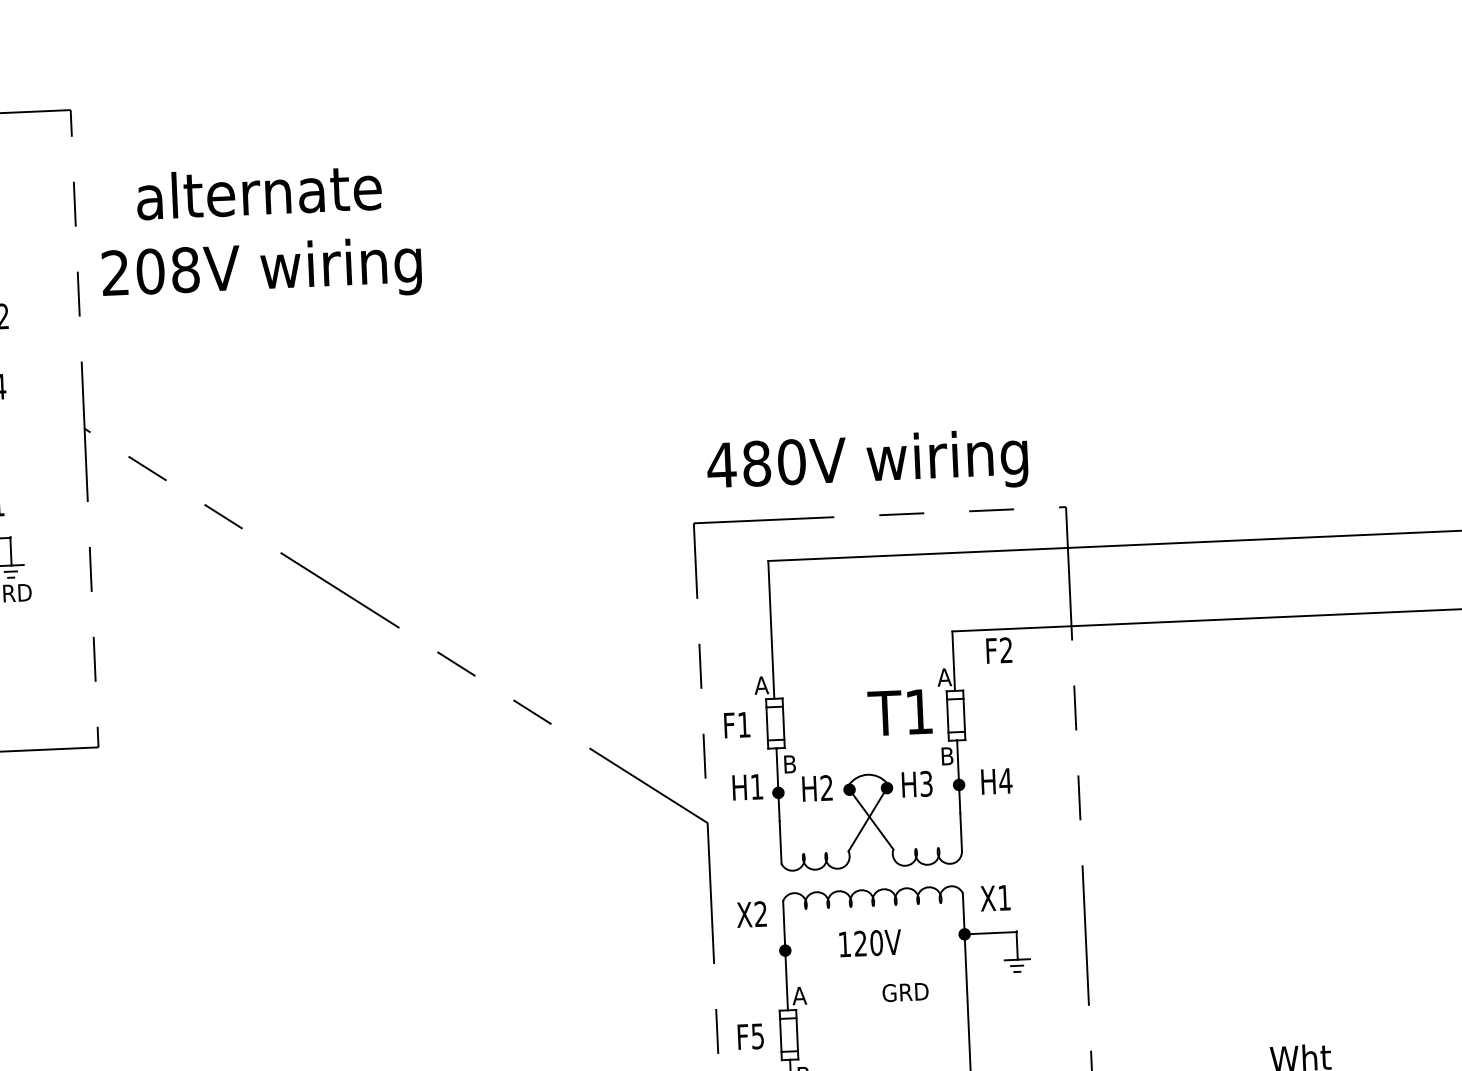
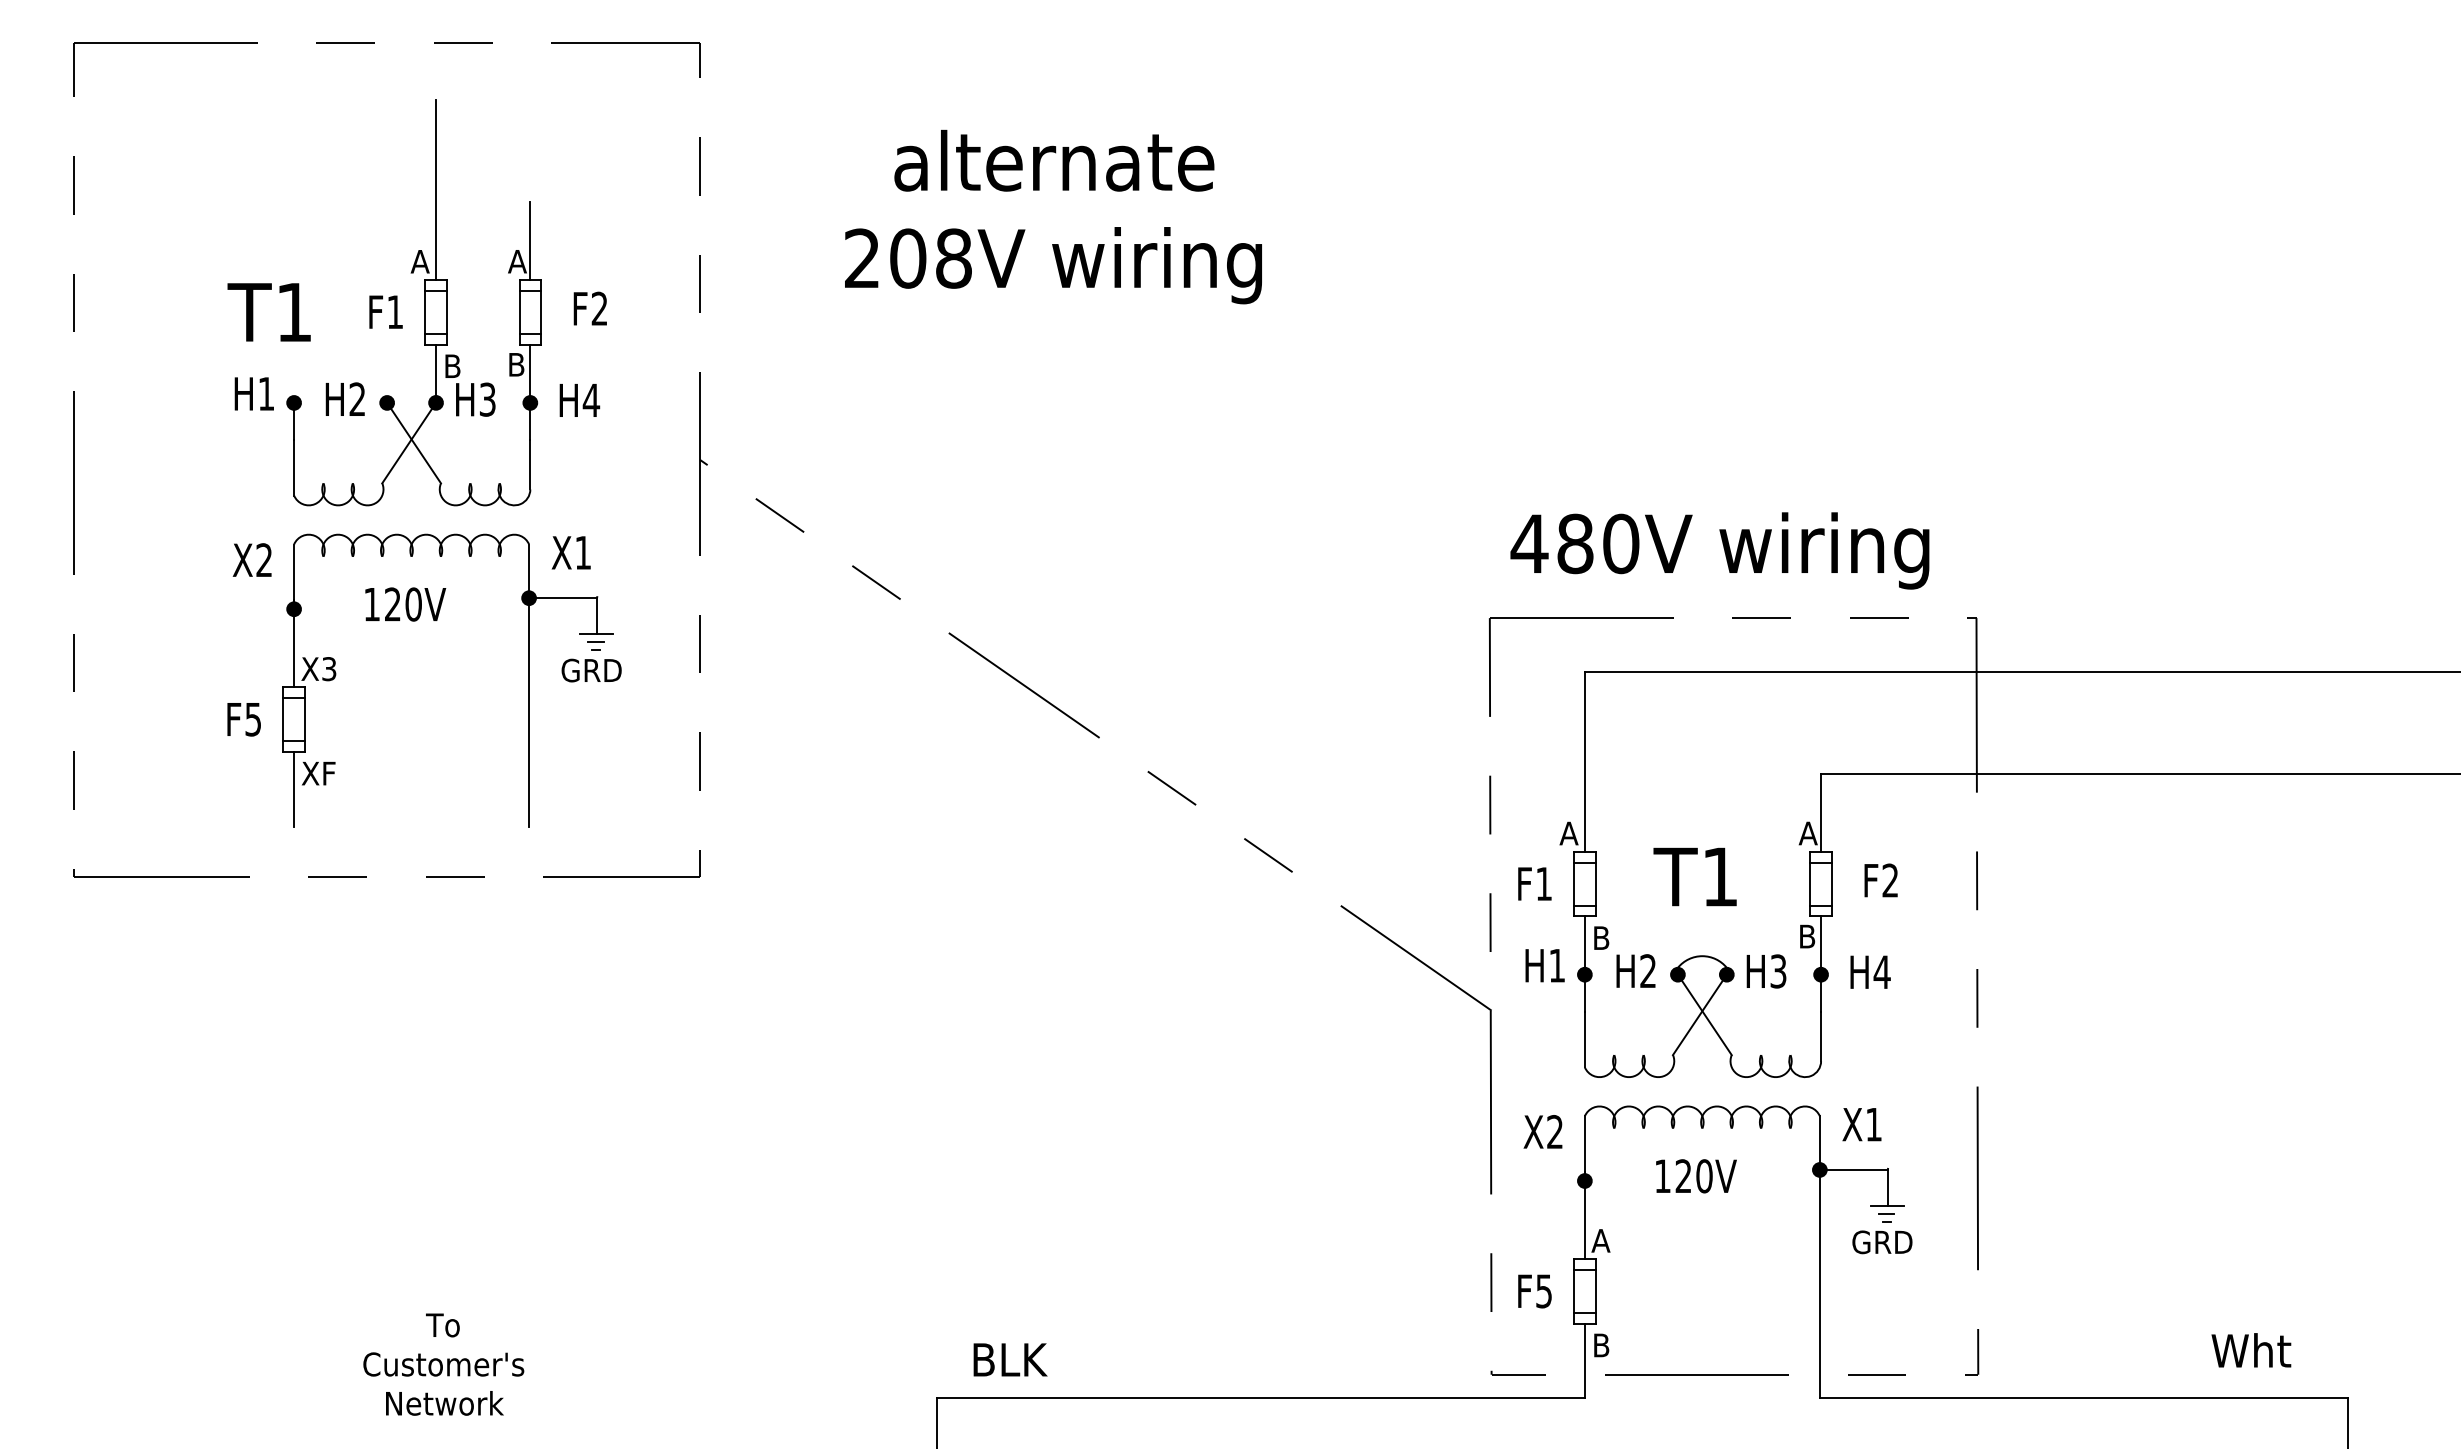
text: (260, 234) -> (1053, 216), moved
text: (998, 650) -> (1880, 880), moved
text: (899, 712) -> (1694, 876), moved
text: (905, 992) -> (1882, 1242), moved

